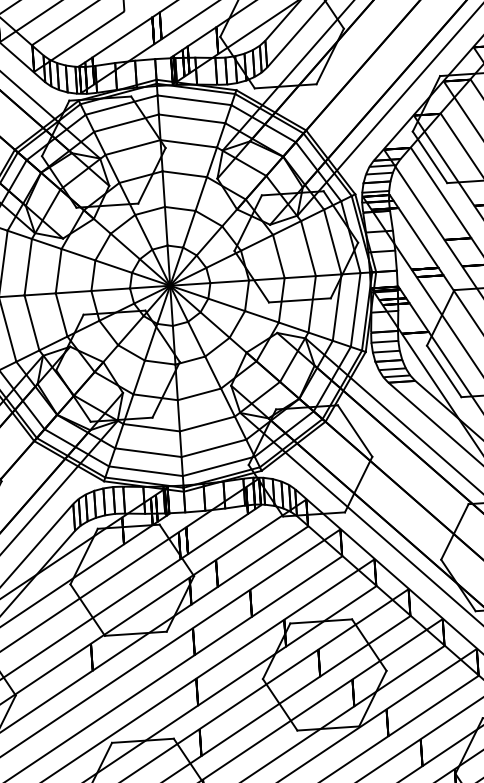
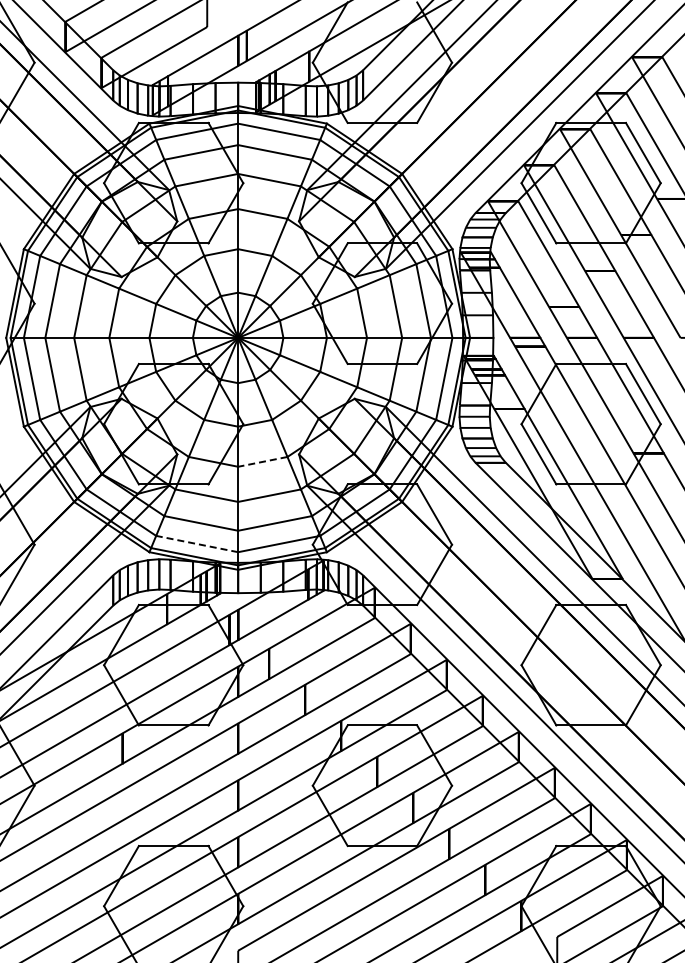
line: (199, 394) -> (262, 461), solid -> dashed
line: (146, 471) -> (197, 544), solid -> dashed

